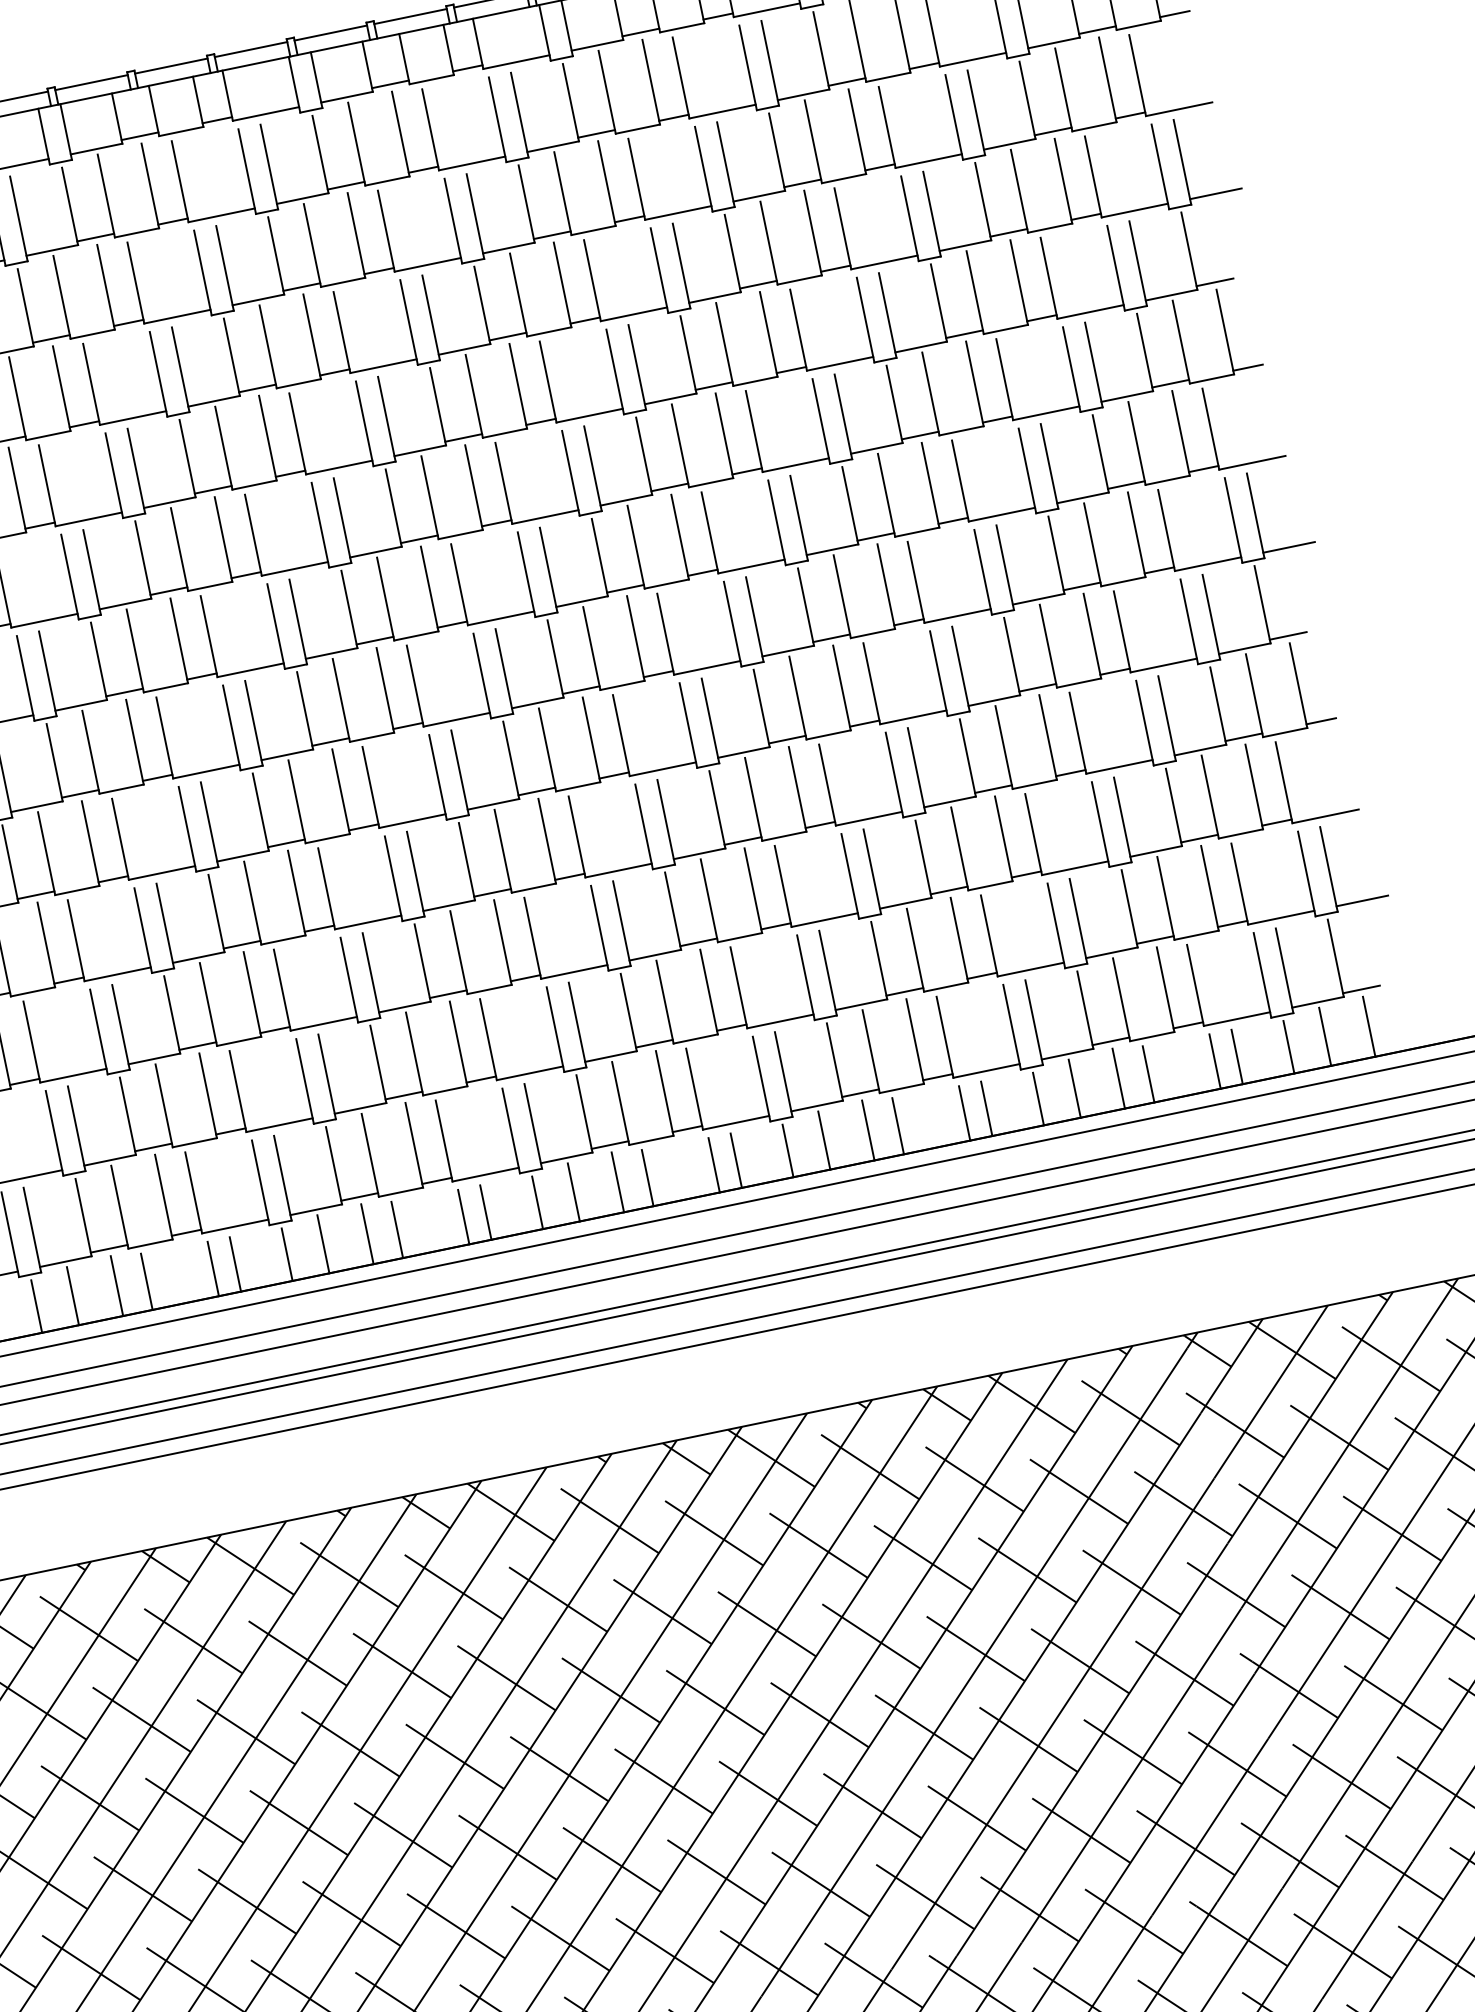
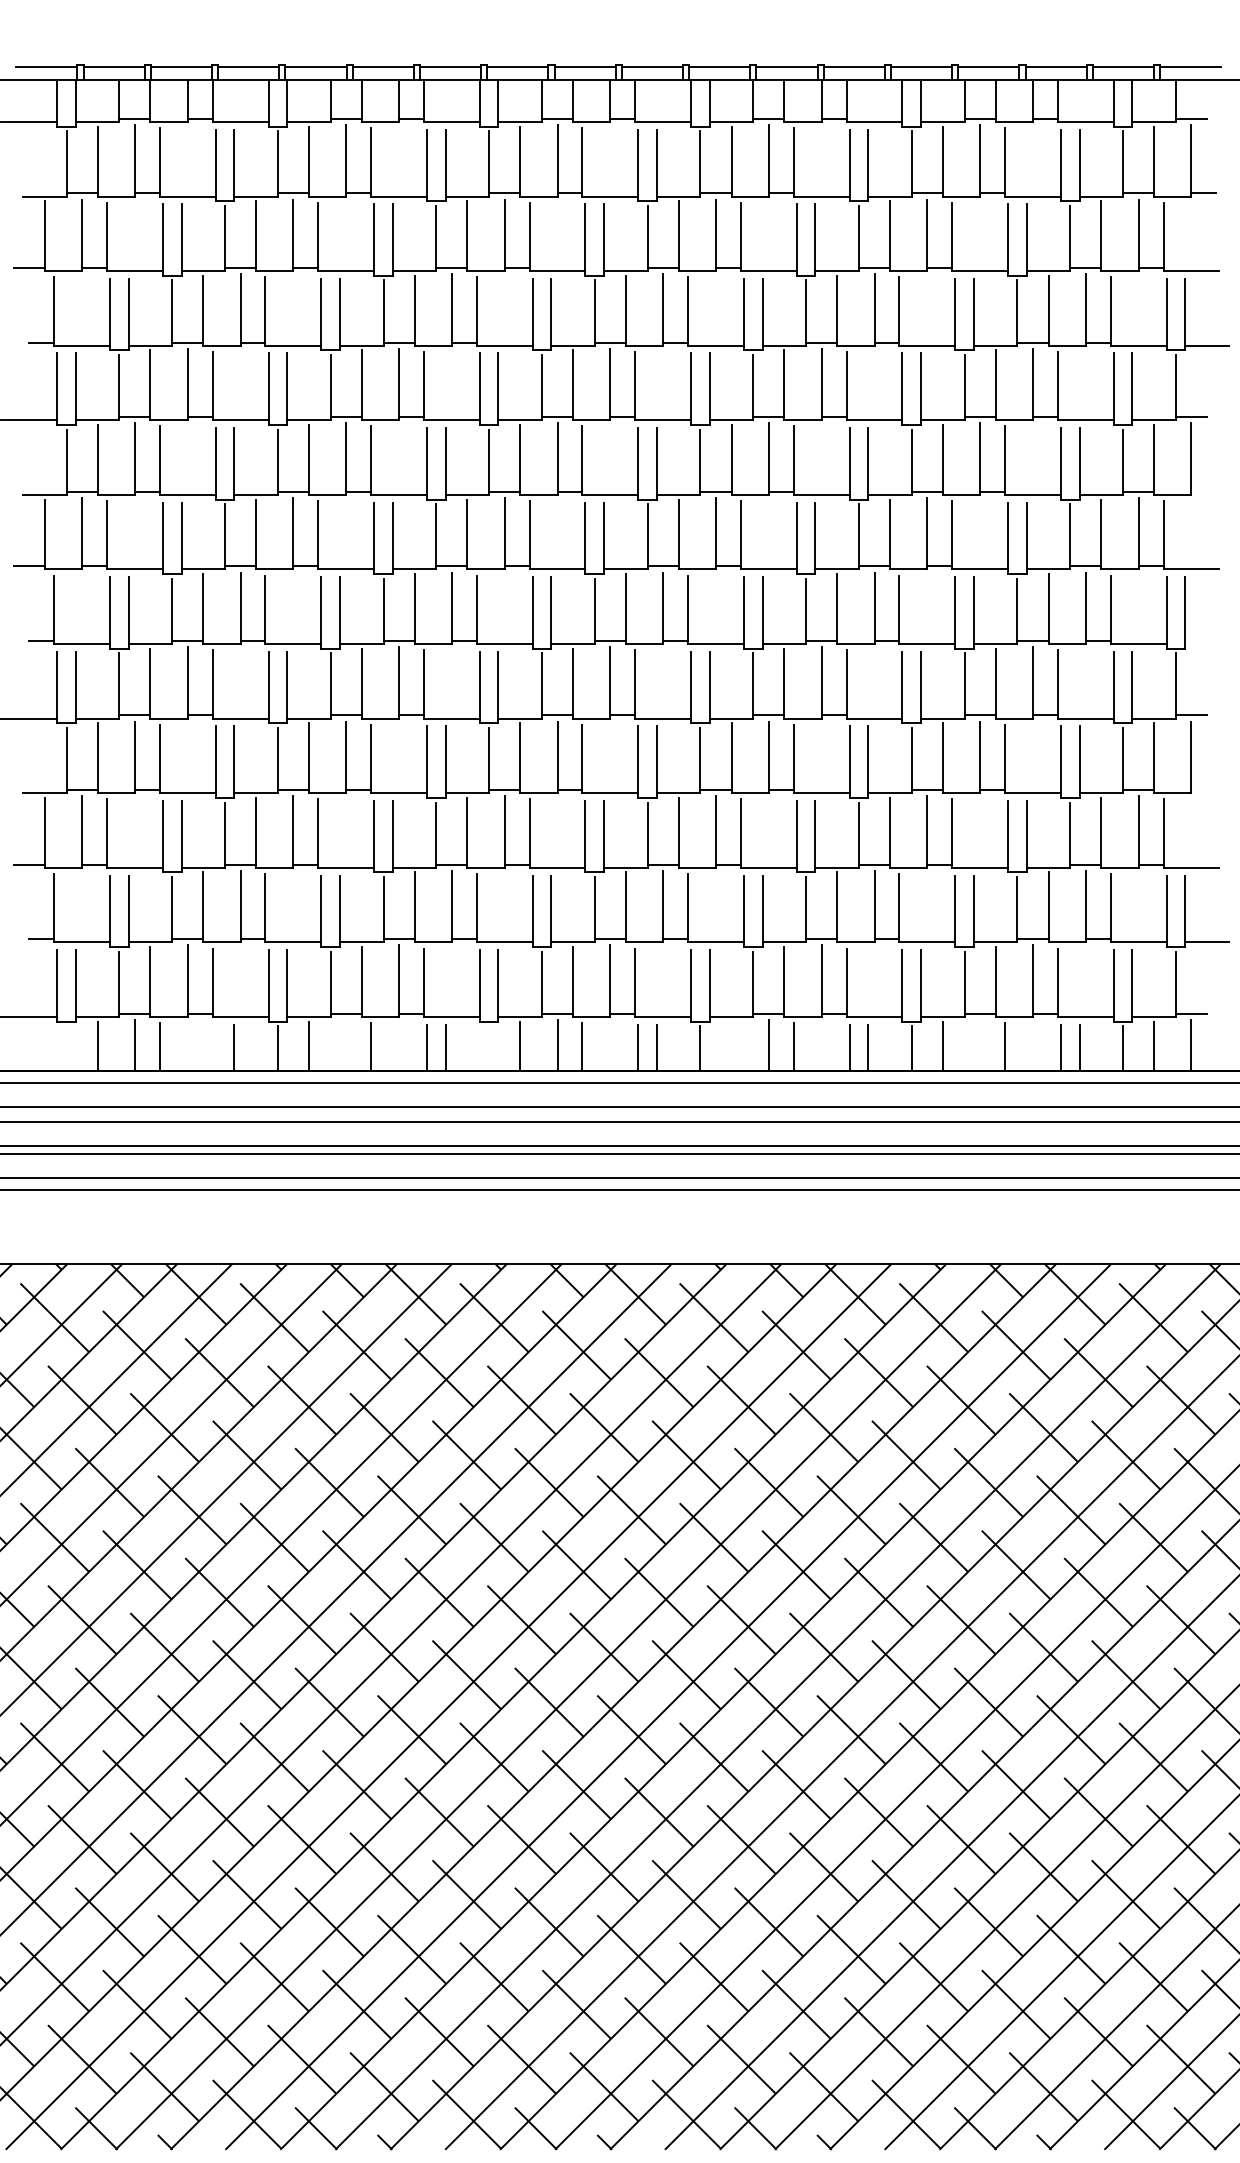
line: (1247, 367) -> (1203, 491), removed
line: (1288, 548) -> (1206, 644), removed
line: (1320, 721) -> (1203, 790), removed
line: (1119, 1078) -> (980, 1045), removed
line: (824, 1139) -> (731, 1045), removed
line: (538, 1202) -> (489, 1048), removed
line: (367, 1234) -> (346, 1045), removed
line: (213, 1268) -> (215, 1047), removed
line: (36, 1306) -> (66, 1048), removed

